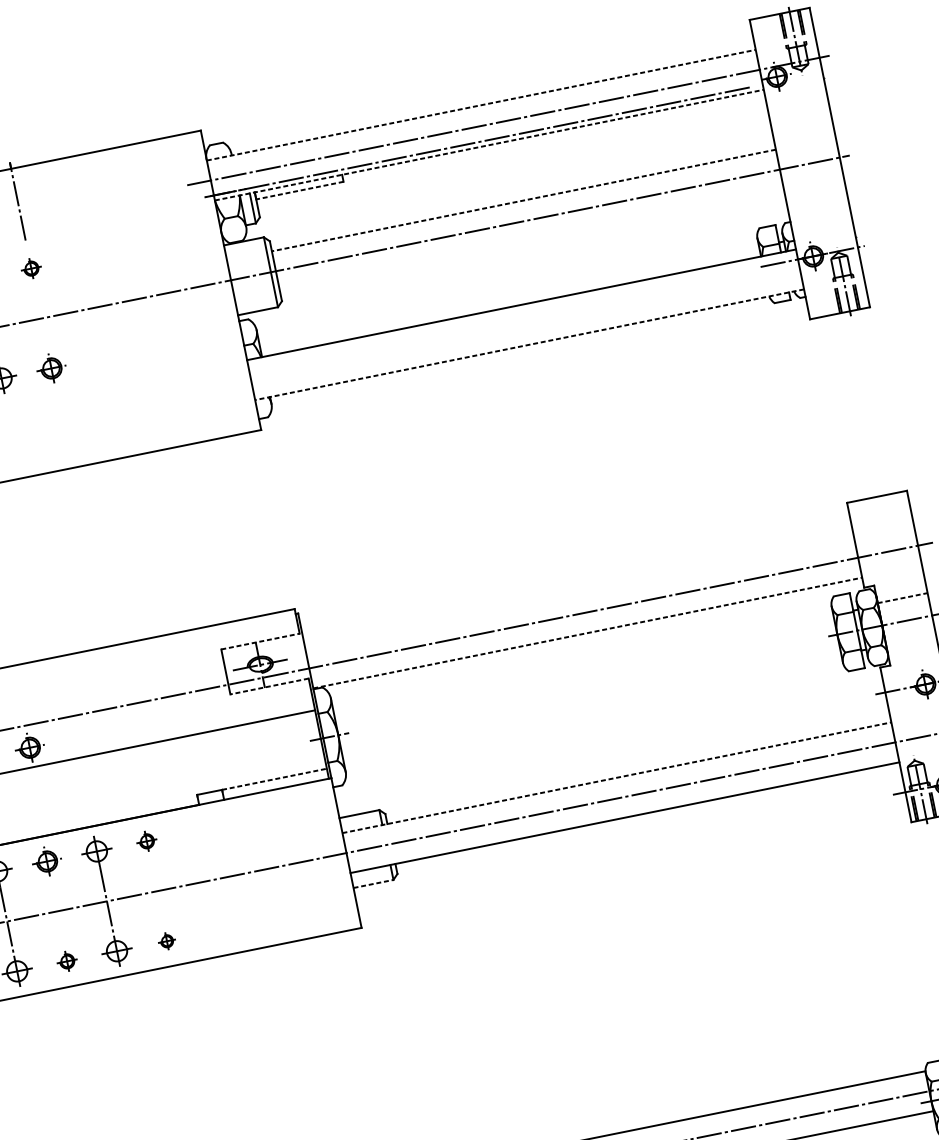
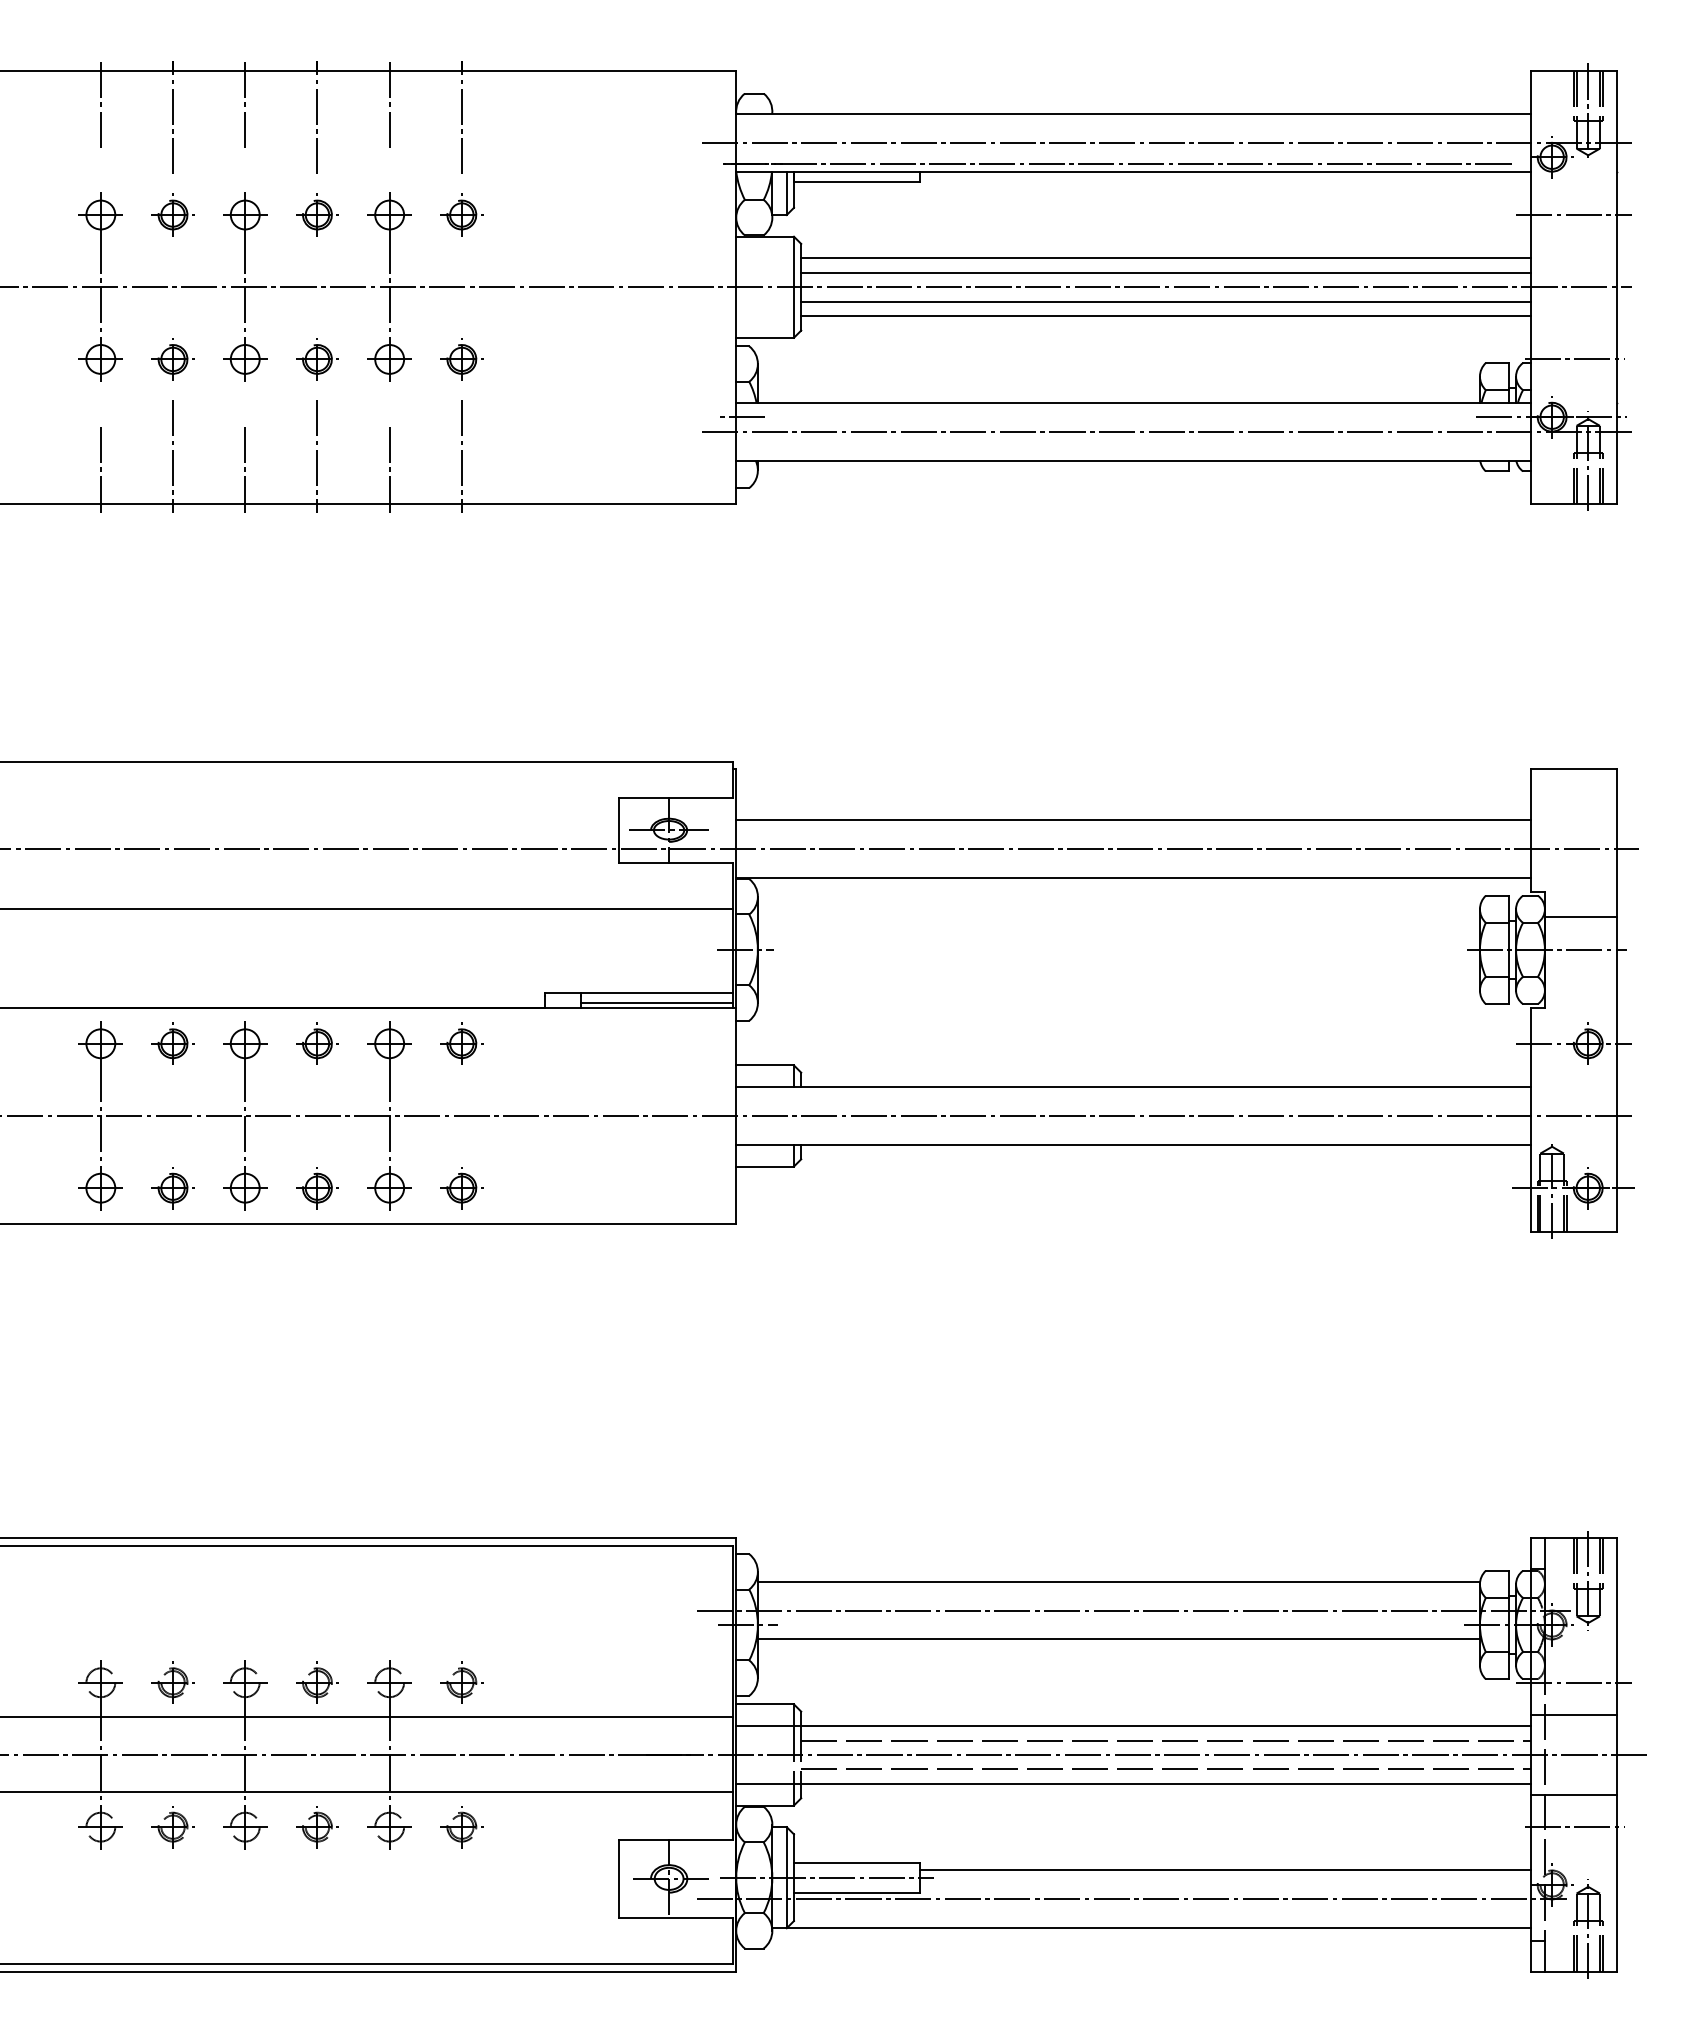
line: (481, 104) -> (1133, 113), dashed -> solid
line: (799, 114) -> (1573, 215), added
line: (489, 144) -> (1133, 171), dashed -> solid
line: (299, 190) -> (856, 181), dashed -> solid
line: (523, 200) -> (1165, 258), dashed -> solid
line: (525, 210) -> (1165, 272), added
line: (820, 213) -> (1574, 359), added
line: (529, 230) -> (1165, 301), added
line: (531, 240) -> (1165, 316), added
part: (31, 268) -> (461, 214), size x1.43
line: (547, 320) -> (1164, 431), added
line: (529, 344) -> (1132, 460), dashed -> solid
line: (252, 369) -> (741, 417), added
line: (64, 435) -> (461, 456), added
line: (16, 454) -> (389, 469), added
line: (579, 592) -> (1133, 819), added
line: (902, 598) -> (1581, 917), dashed -> solid
line: (587, 632) -> (1133, 877), dashed -> solid
line: (260, 641) -> (675, 797), dashed -> solid
line: (269, 686) -> (675, 862), dashed -> solid
part: (29, 747) -> (325, 880), removed
line: (617, 778) -> (1133, 1087), dashed -> solid
line: (274, 779) -> (656, 993), dashed -> solid
line: (275, 786) -> (656, 1003), added
part: (146, 841) -> (461, 1043), size x1.43
line: (373, 883) -> (765, 1166), dashed -> solid
part: (166, 941) -> (461, 1188), size x1.67
part: (67, 961) -> (317, 1188), size x1.43

